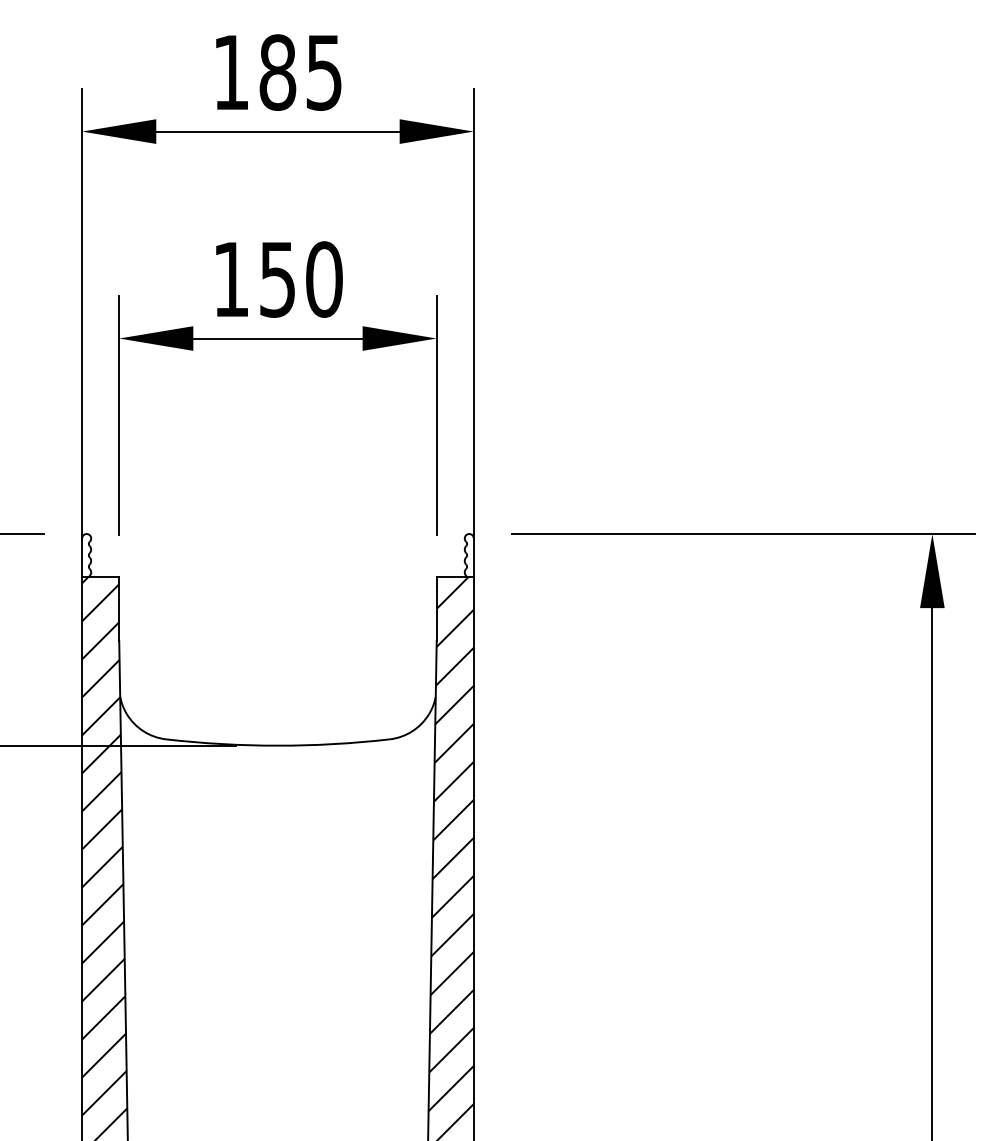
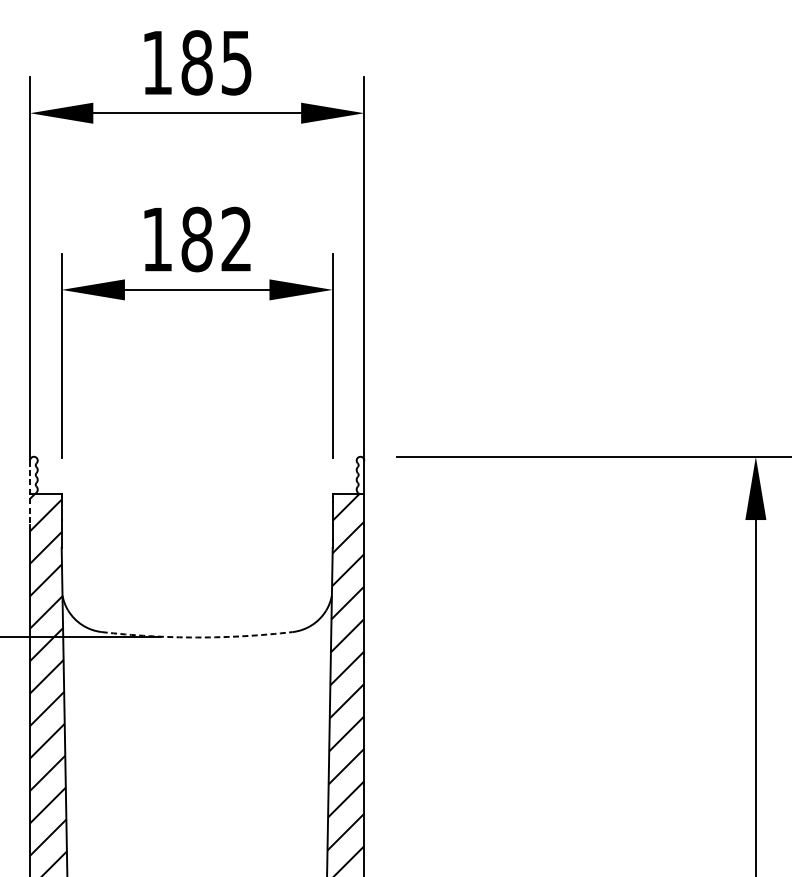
text: (300, 279) -> (216, 239), 150 -> 182
line: (82, 576) -> (30, 493), solid -> dashed
arc: (277, 745) -> (196, 637), solid -> dashed

